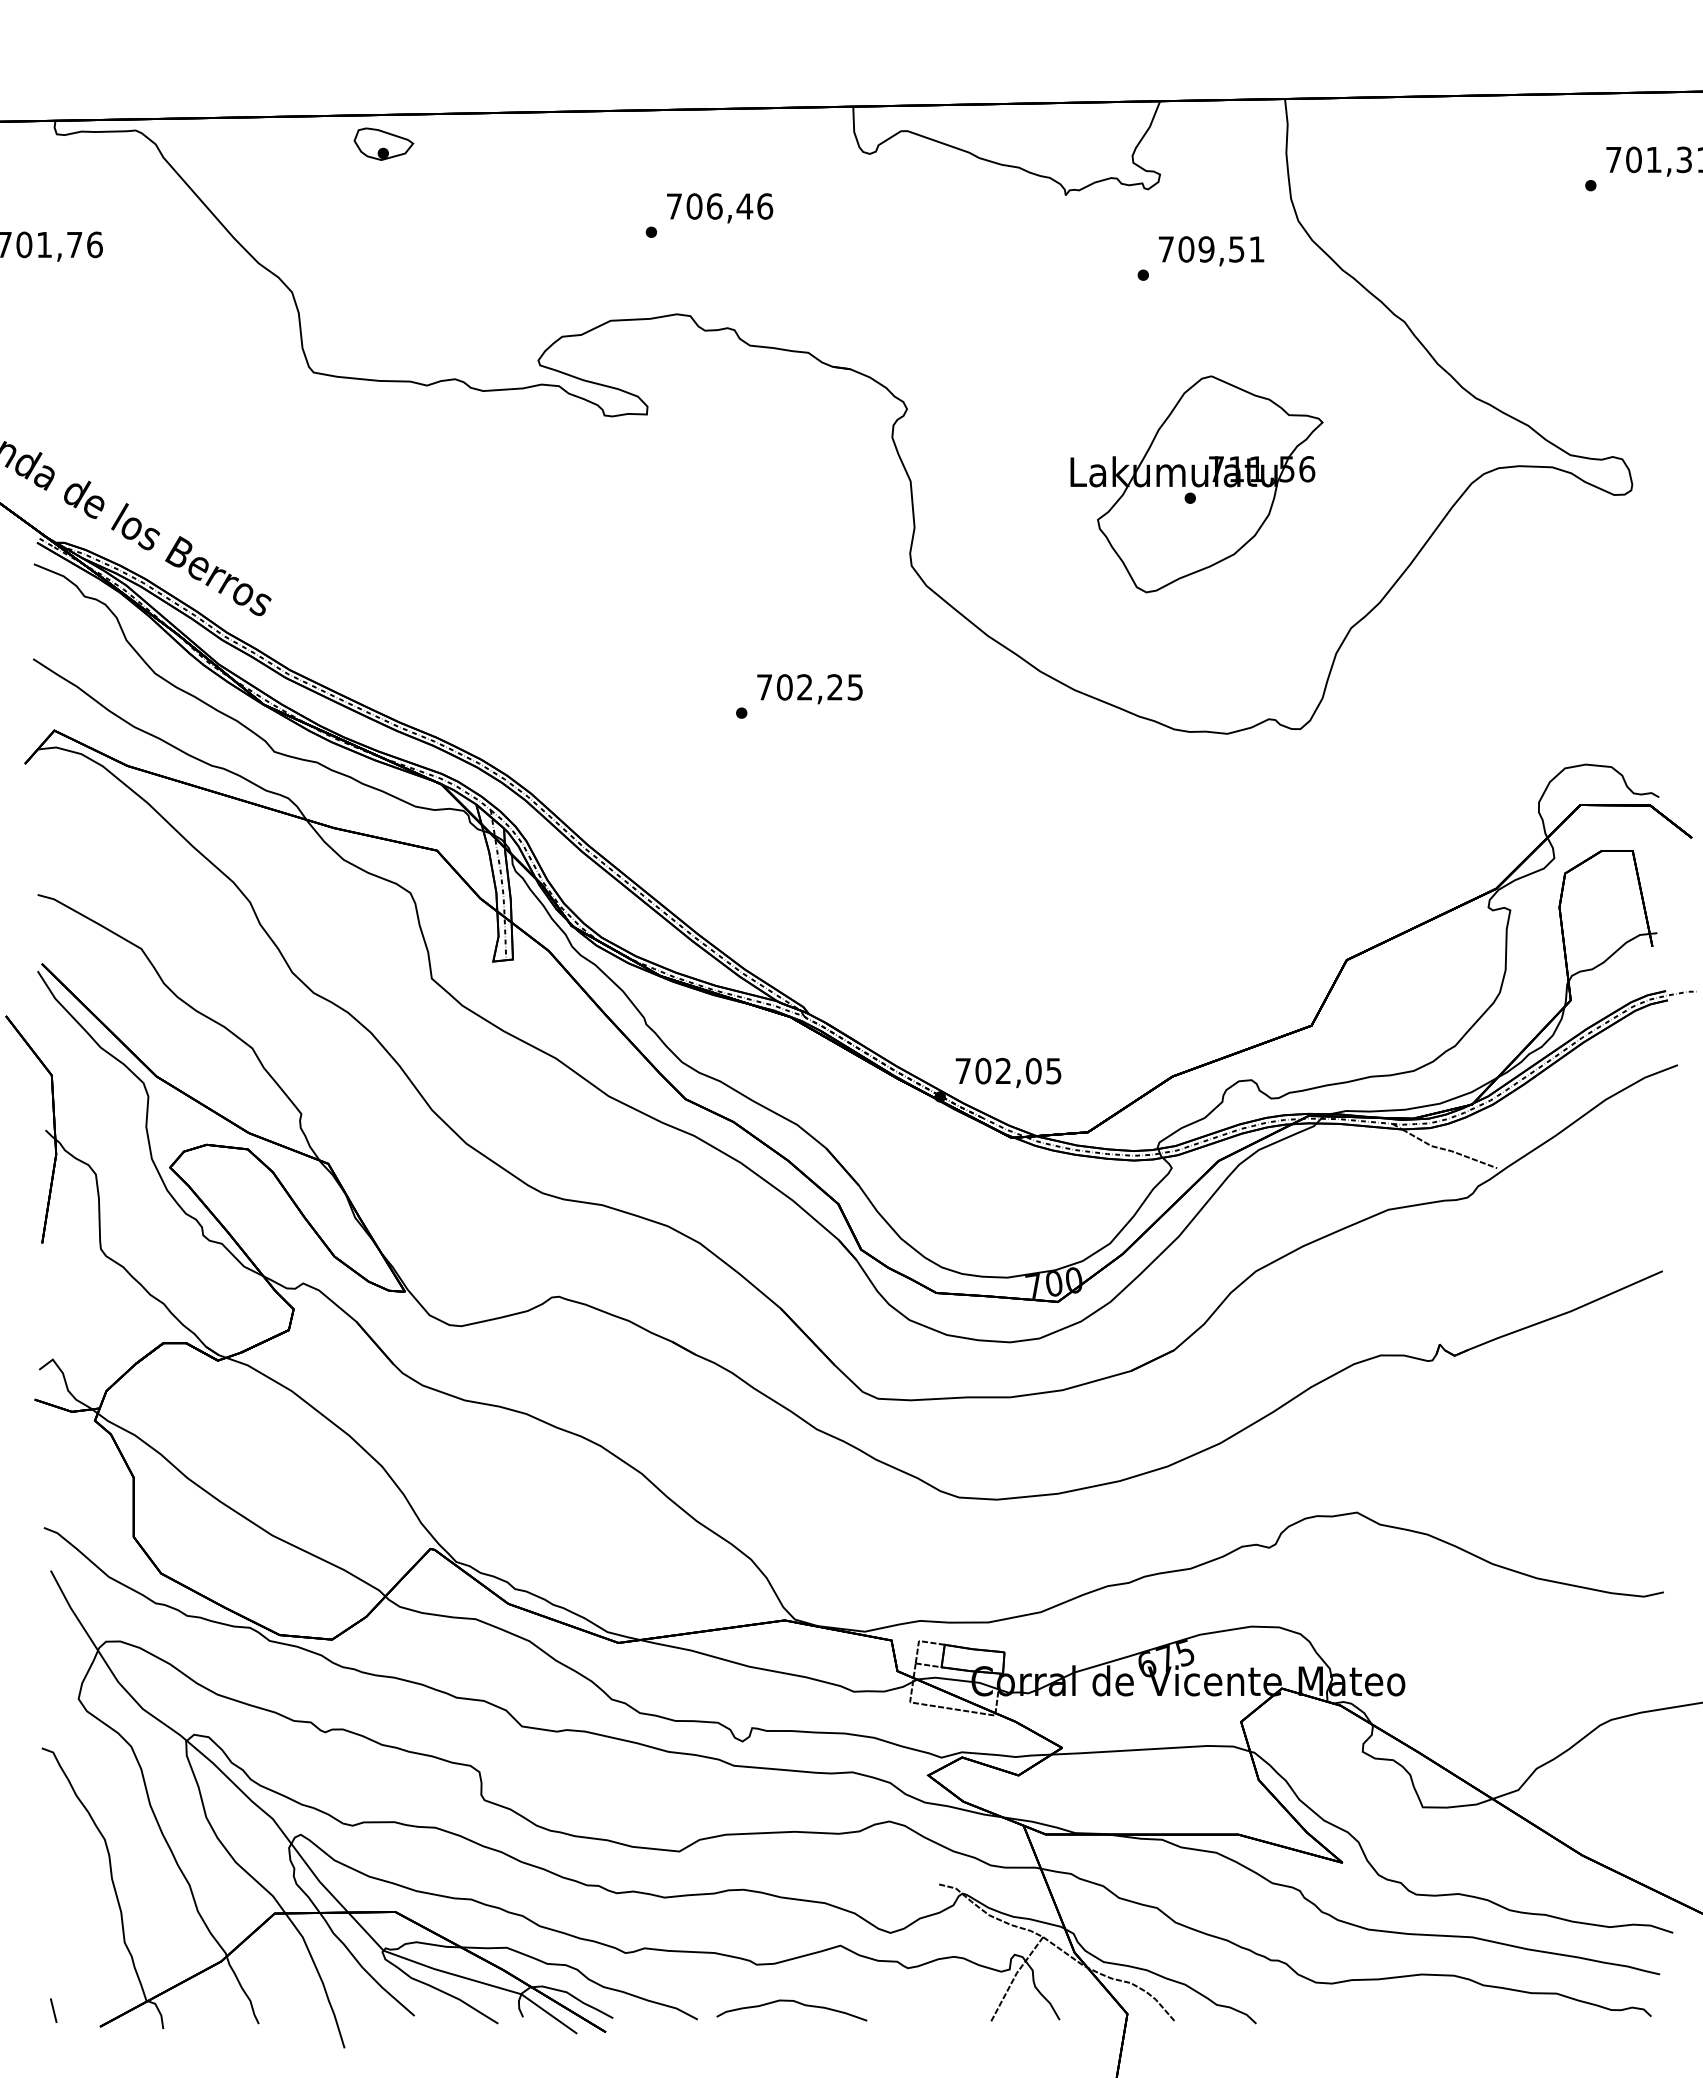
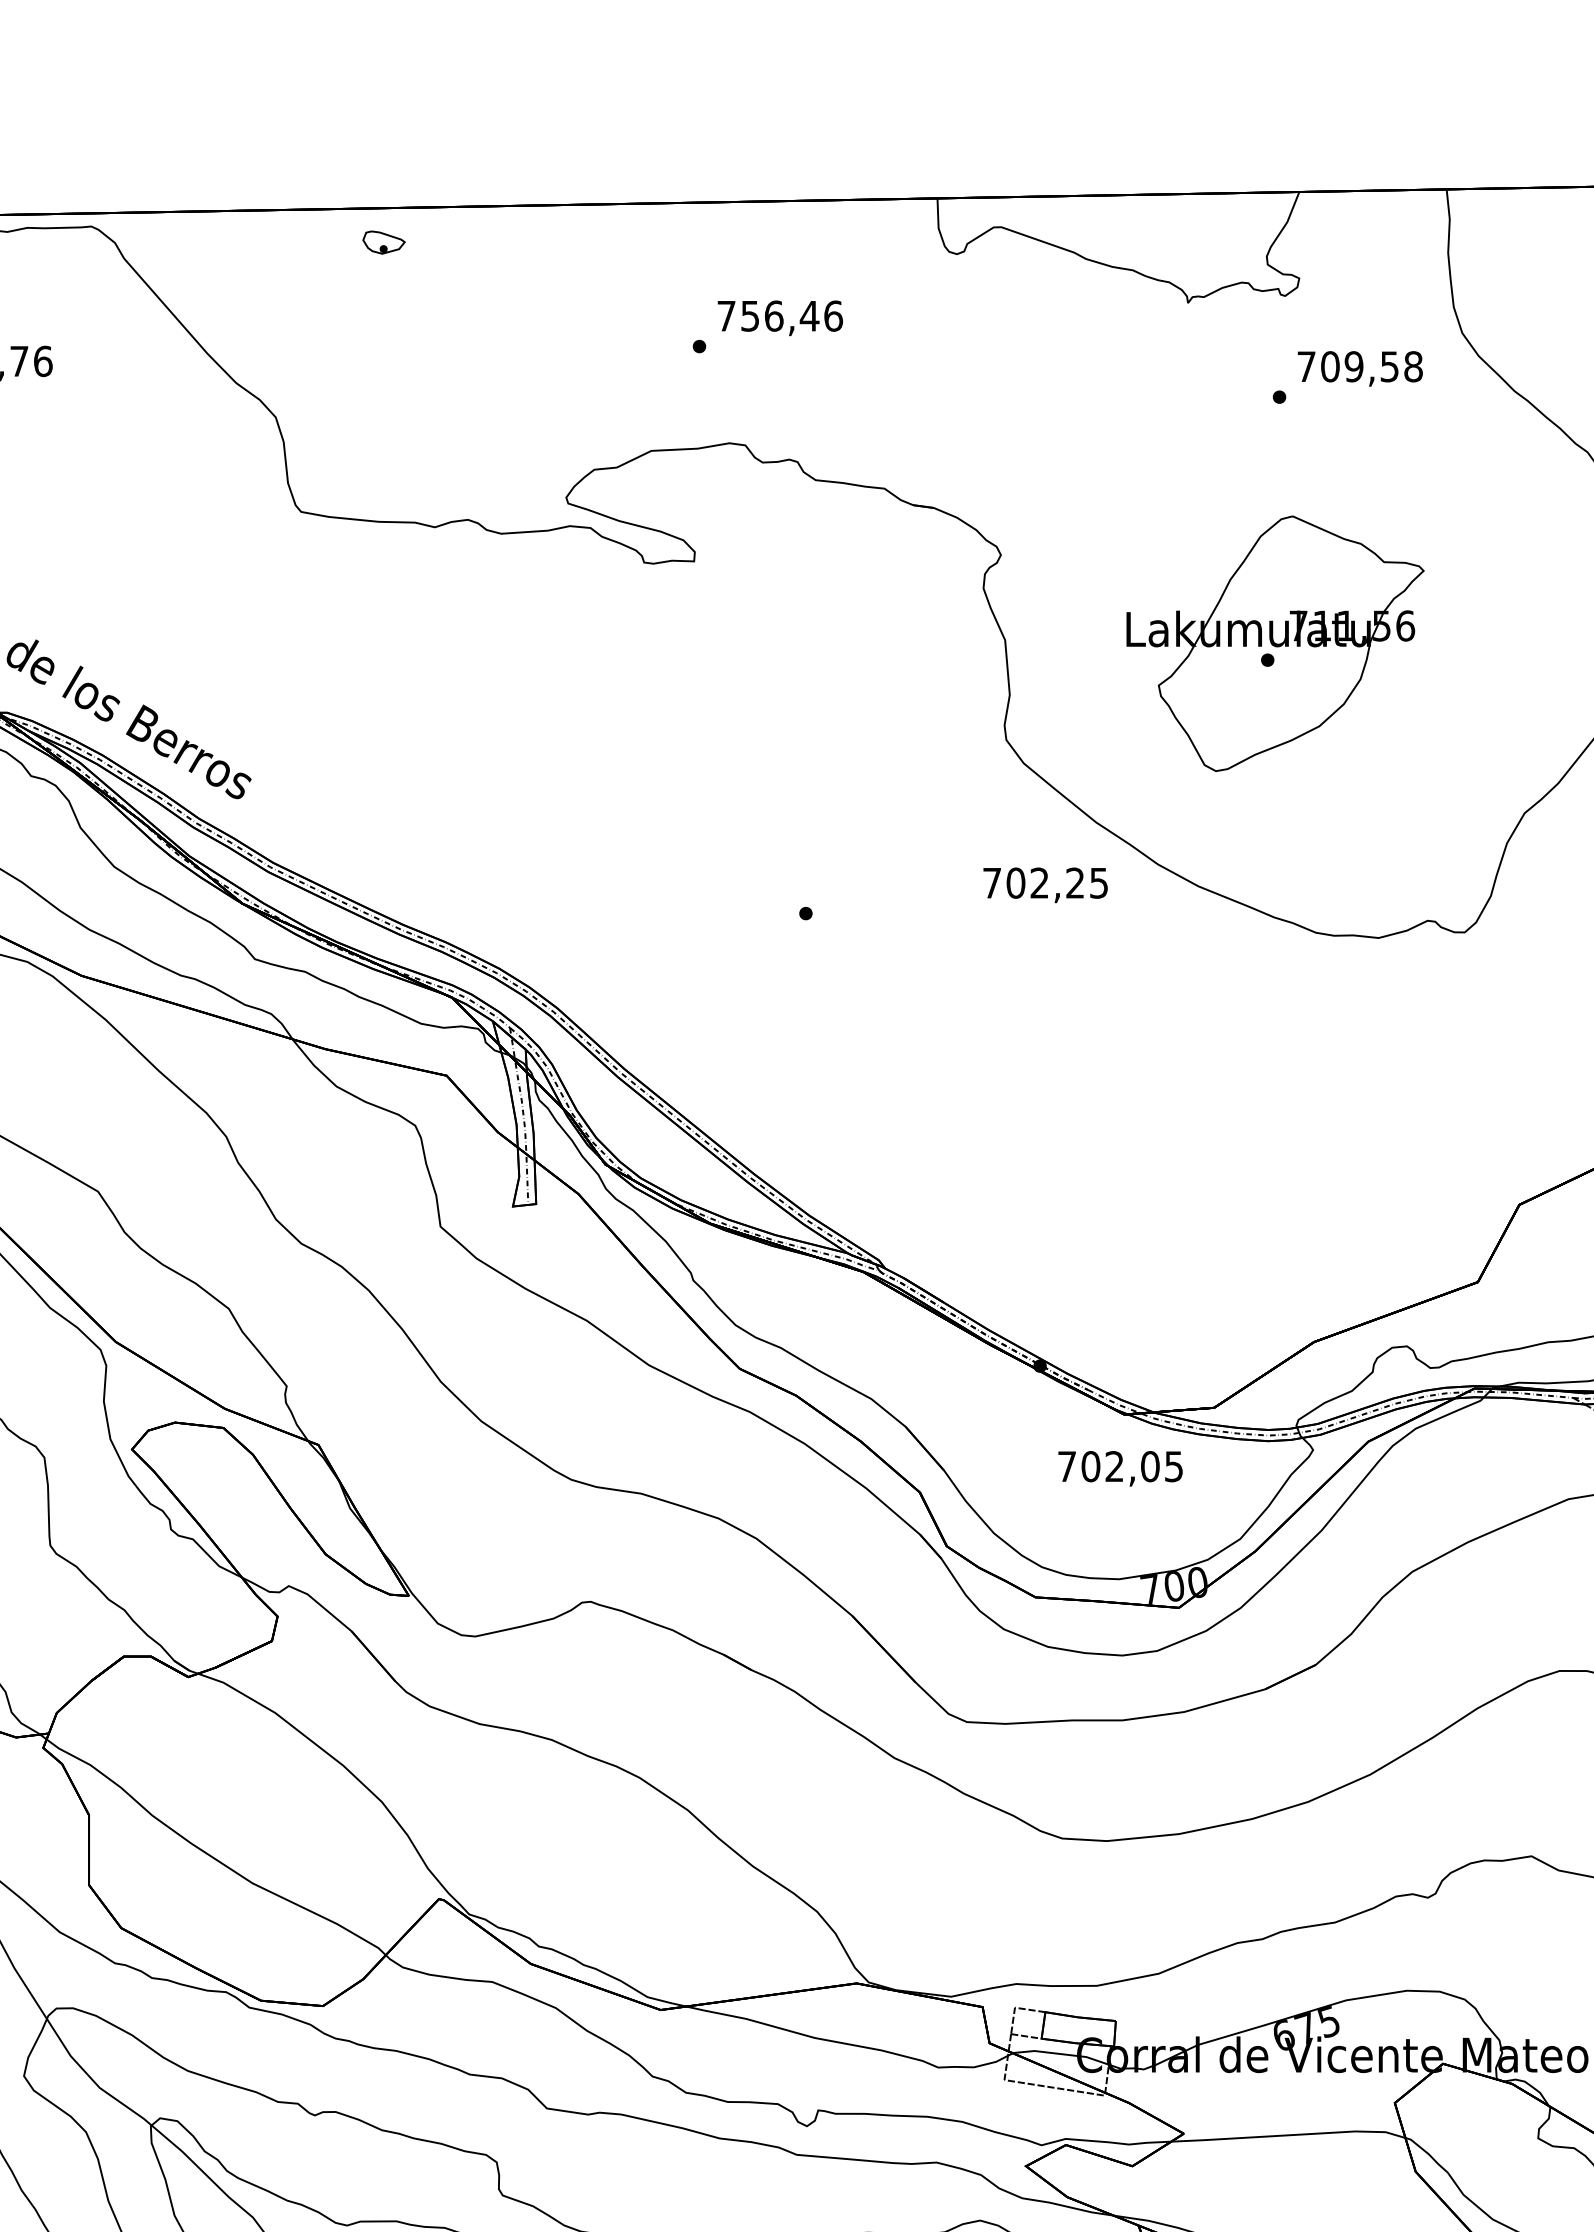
part: (383, 143) -> (383, 241), size x0.6
text: (694, 206) -> (750, 316), 706,46 -> 756,46
text: (1256, 249) -> (1412, 366), 709,51 -> 709,58
part: (1196, 484) -> (1275, 643), moved
text: (809, 689) -> (1045, 885), moved
text: (1008, 1072) -> (1120, 1468), moved

